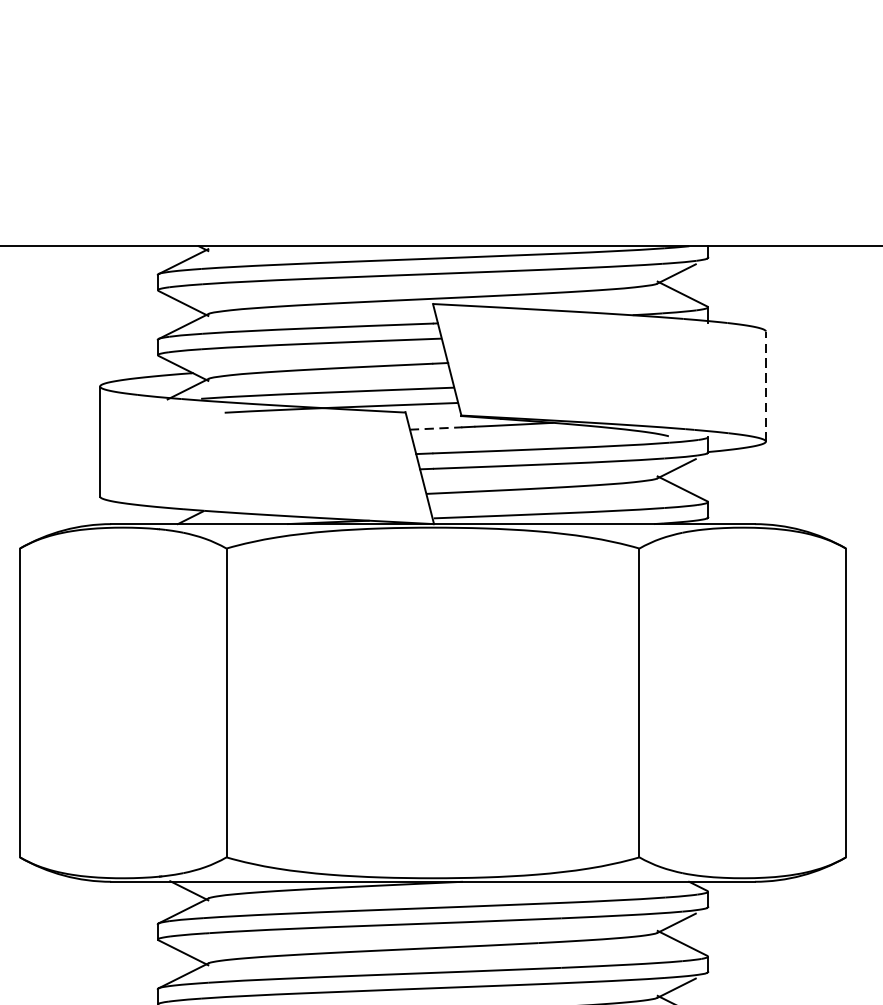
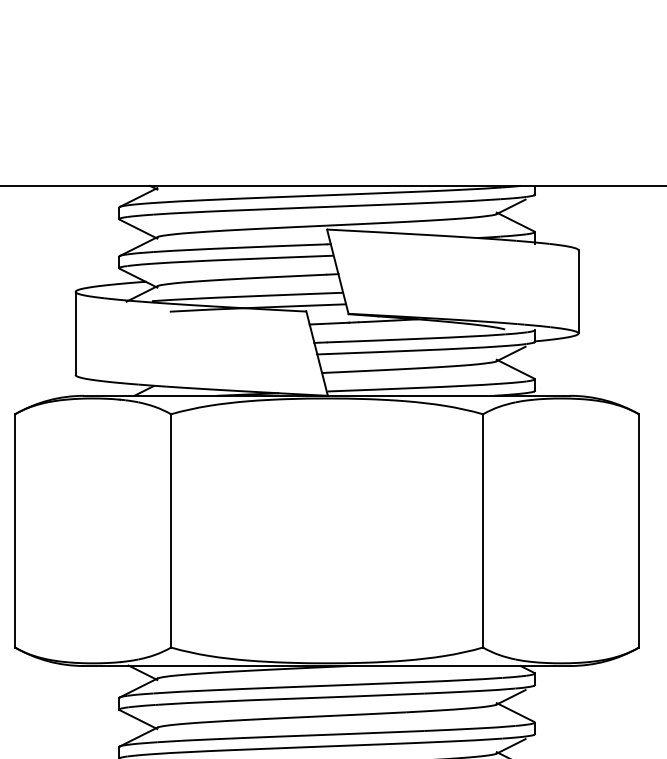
line: (765, 385) -> (578, 291), dashed -> solid
line: (436, 428) -> (329, 323), dashed -> solid

